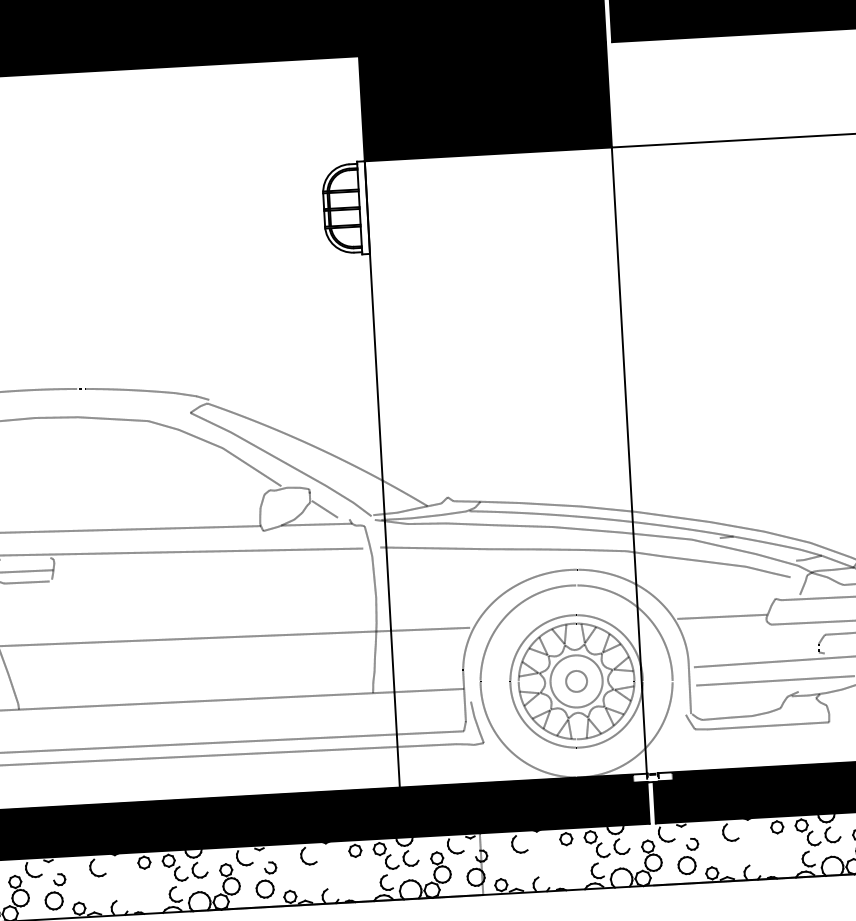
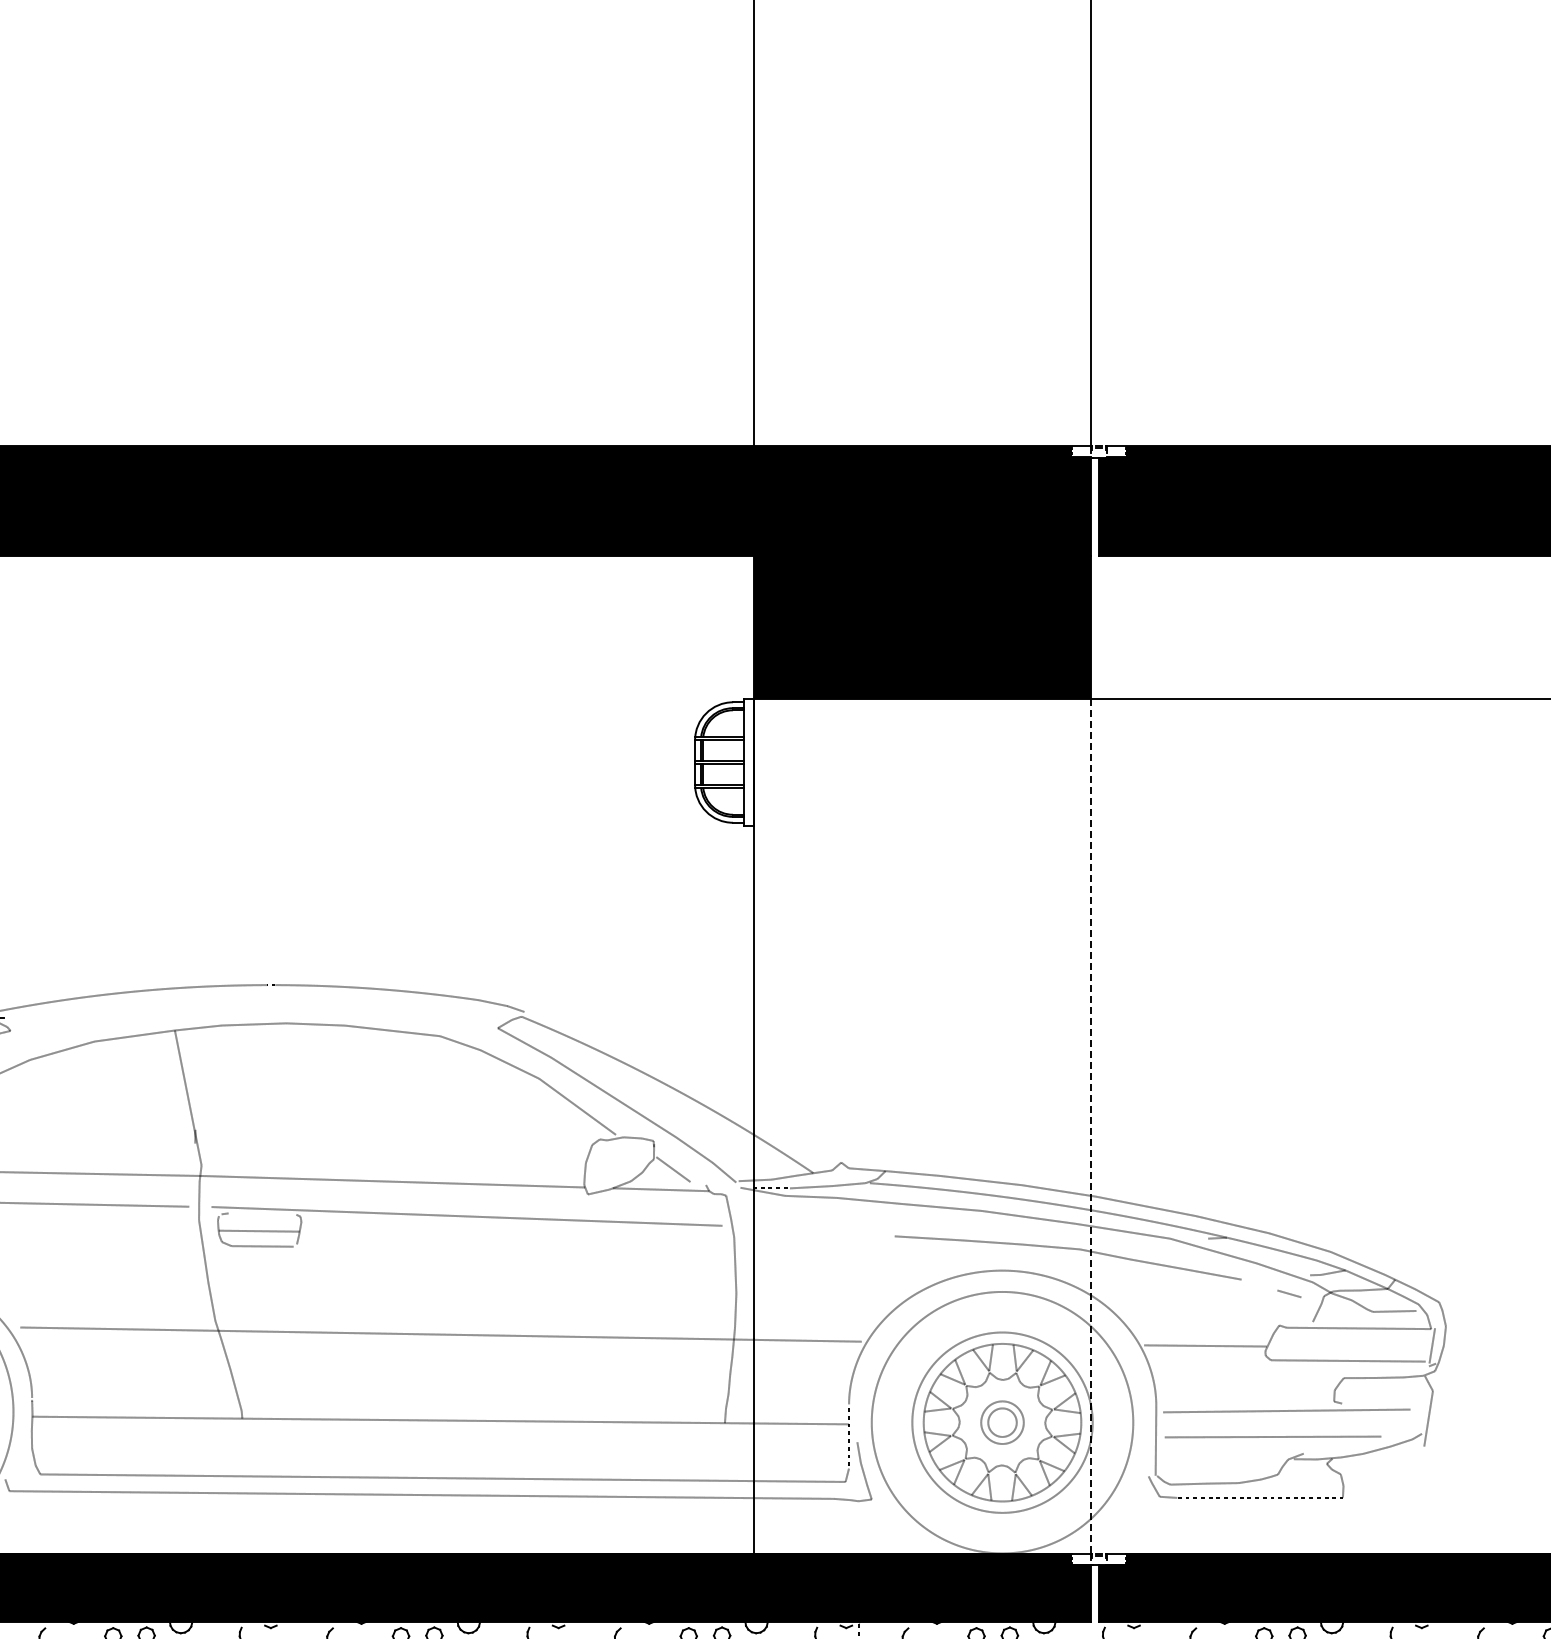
line: (629, 460) -> (1091, 1126), solid -> dashed
line: (434, 548) -> (819, 1230), removed
line: (759, 569) -> (1259, 1284), removed
circle: (576, 681) -> (1002, 1422), size x0.6

